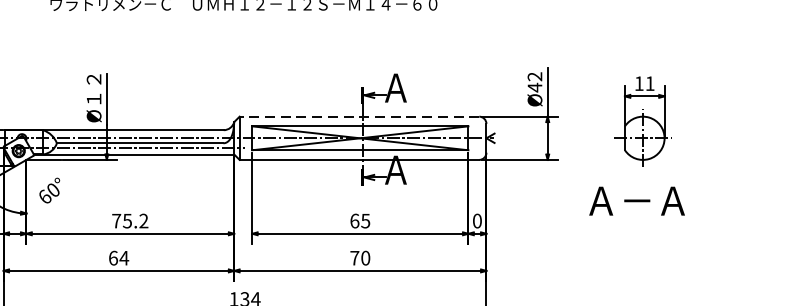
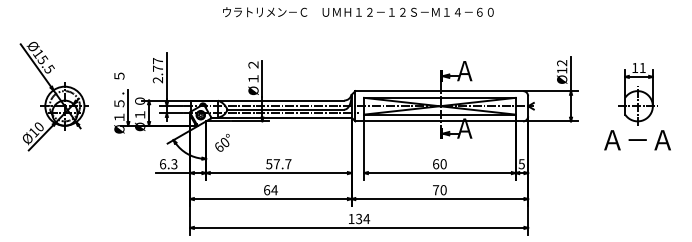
text: (535, 87) -> (562, 70), Ø42 -> Ø12
line: (359, 117) -> (439, 91), dashed -> solid
text: (636, 201) -> (637, 140), moved
text: (129, 221) -> (278, 164), 75.2 -> 57.7
text: (365, 221) -> (443, 164), 65 -> 60
text: (476, 221) -> (521, 164), 0 -> 5

